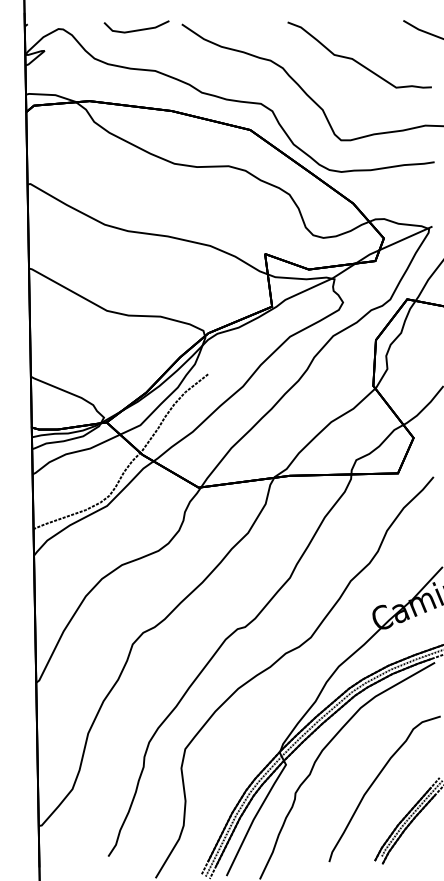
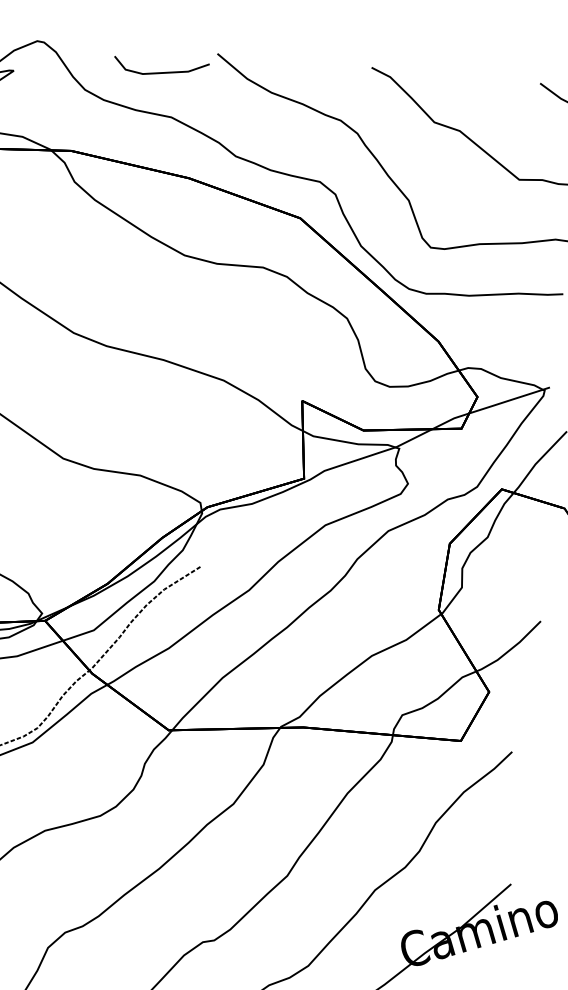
line: (136, 29) -> (160, 71), moved

